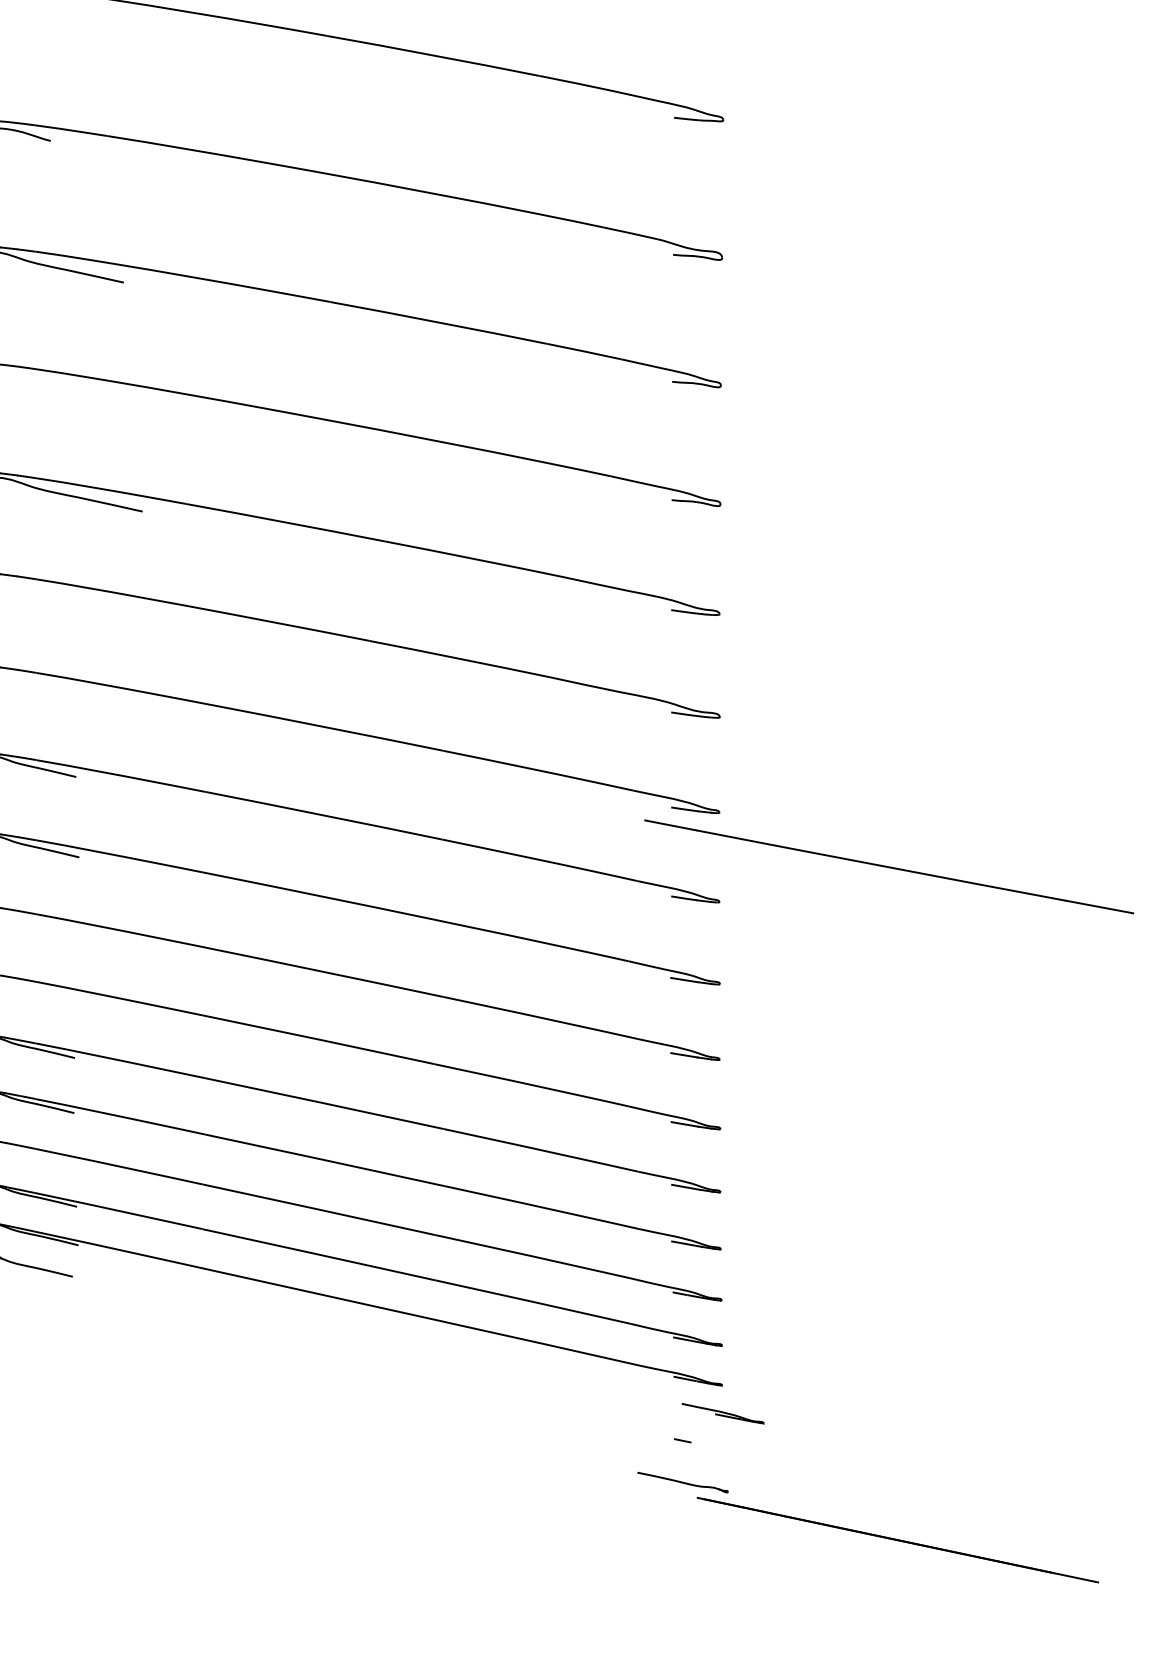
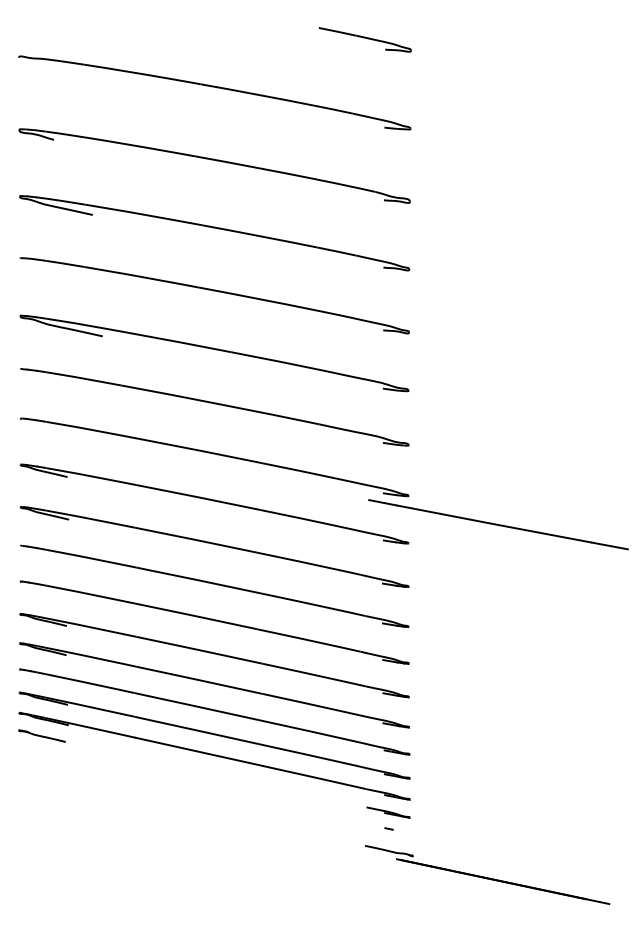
line: (723, 1413) -> (388, 812), moved

